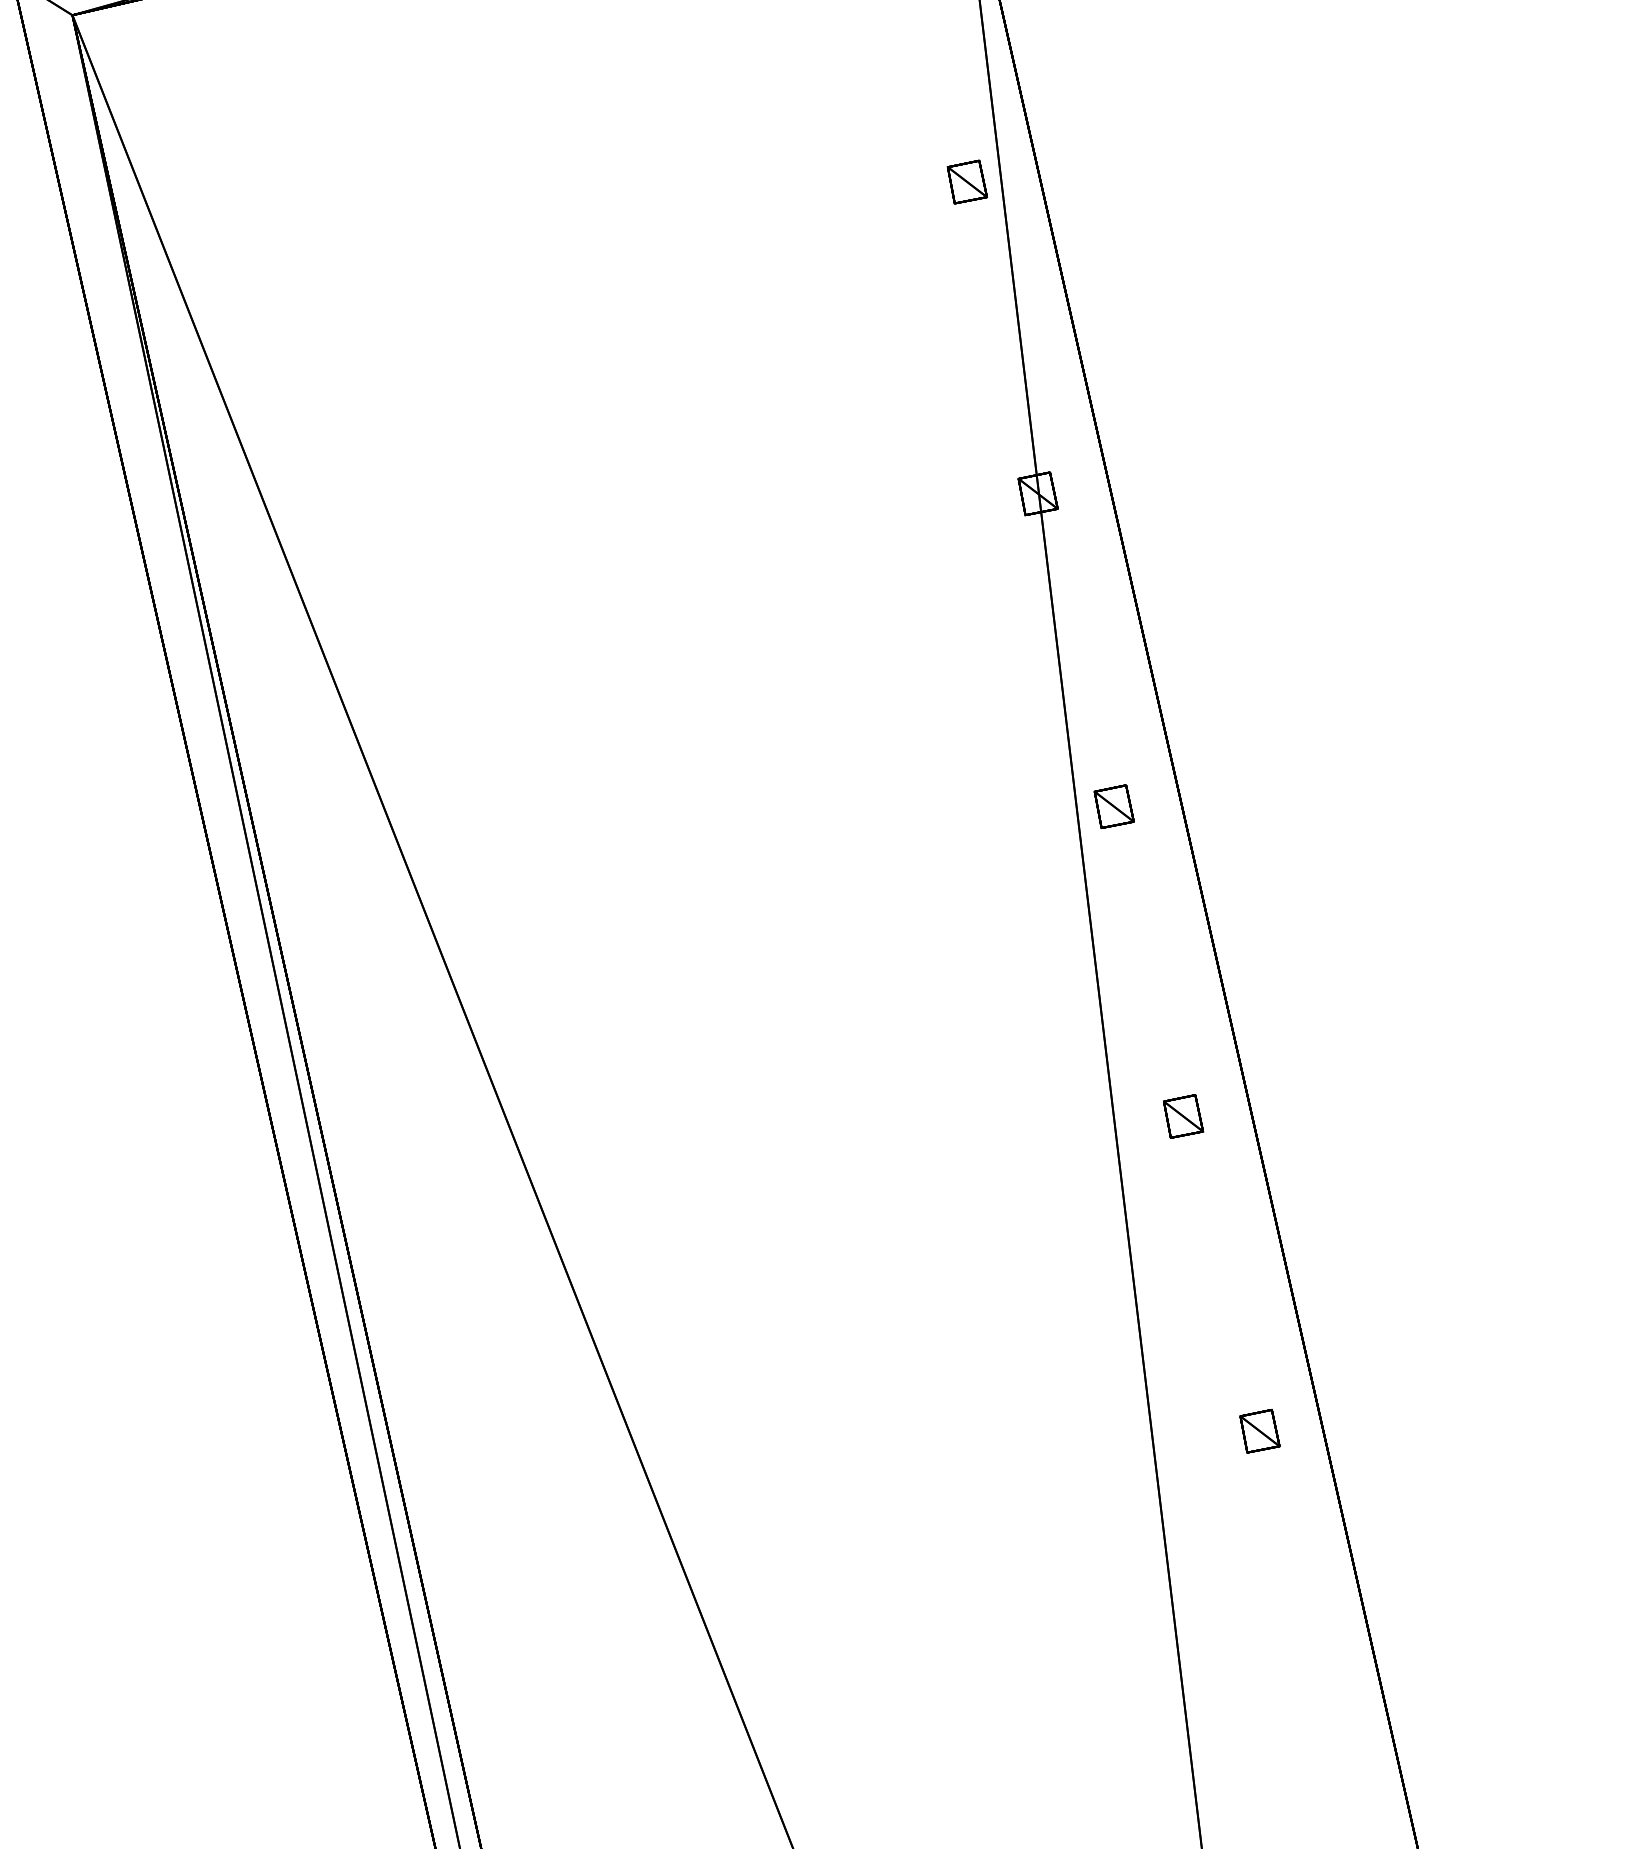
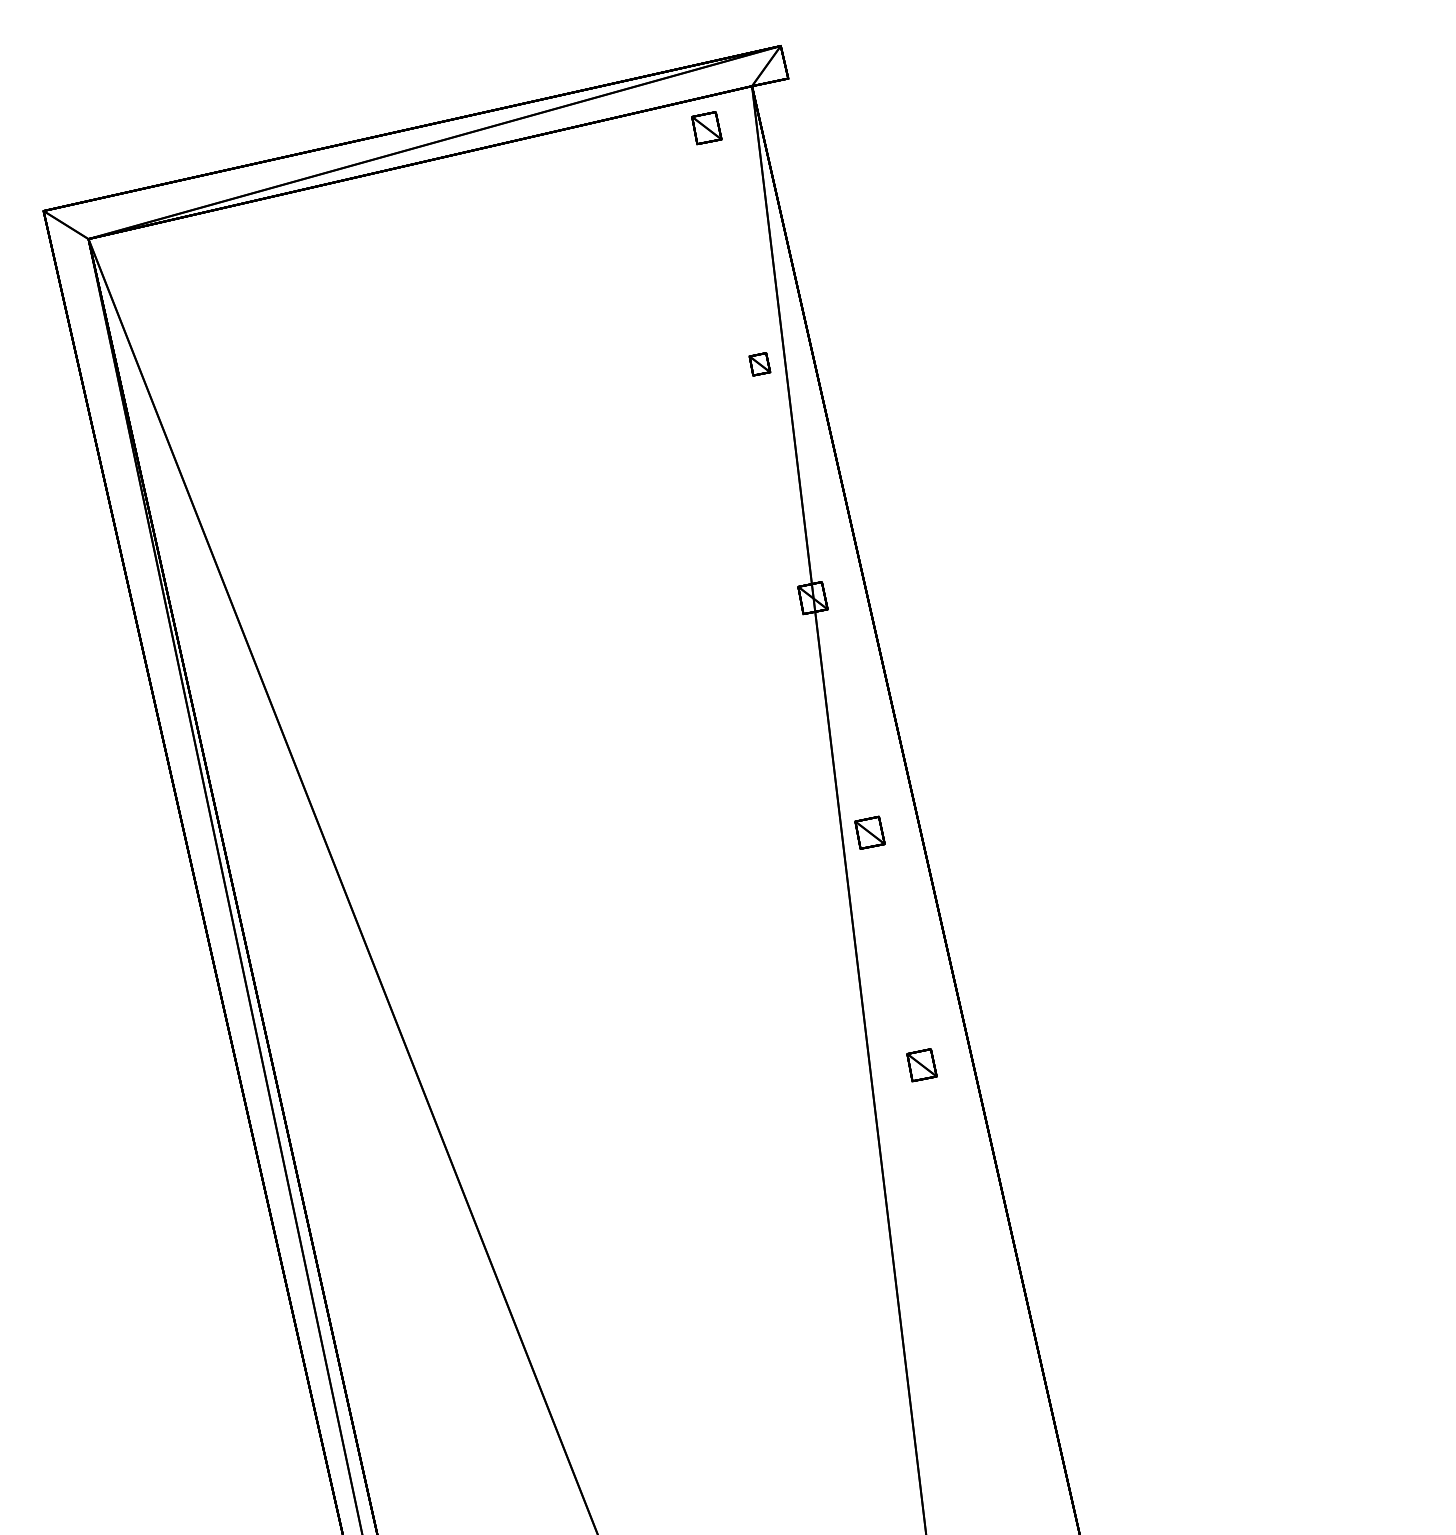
part: (966, 182) -> (759, 364), size x0.7
part: (1260, 1431) -> (979, 1301), removed

